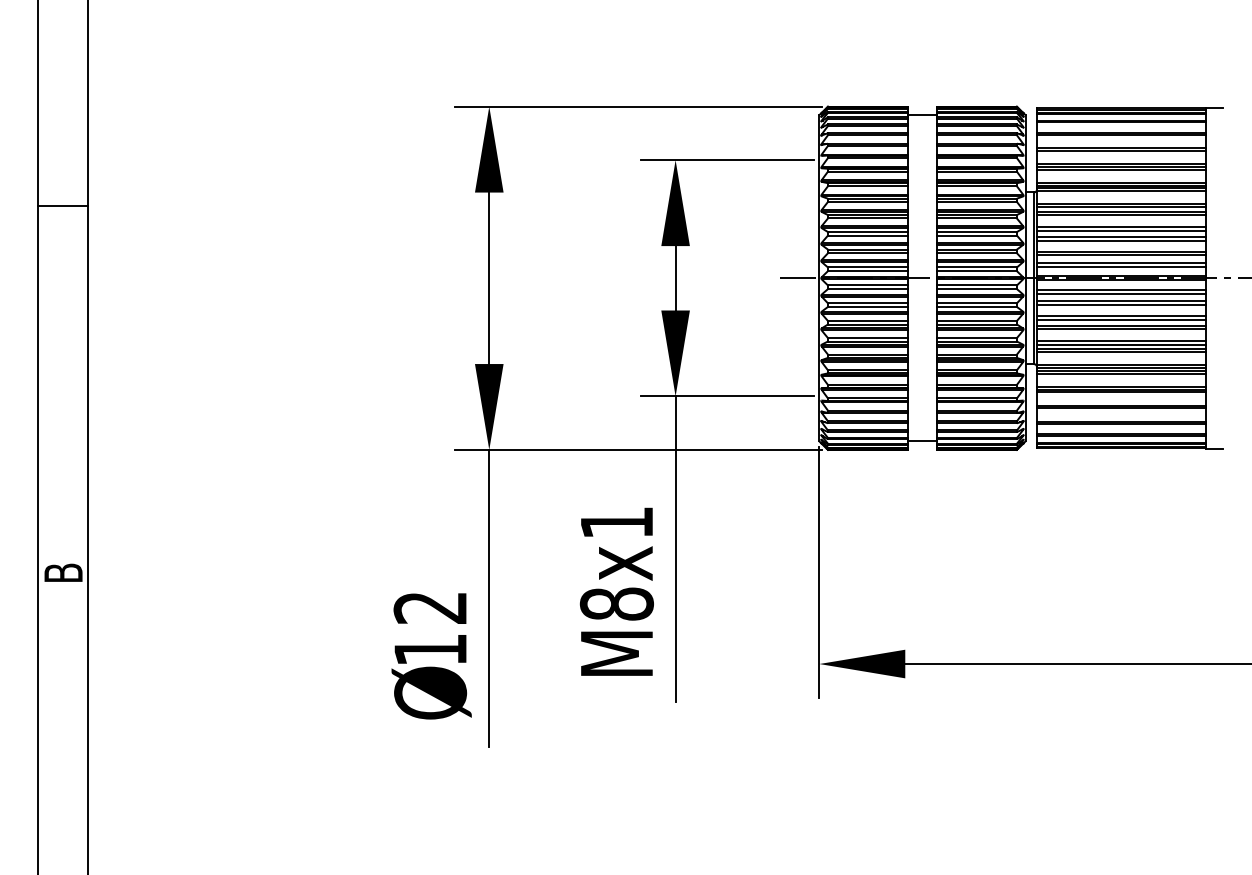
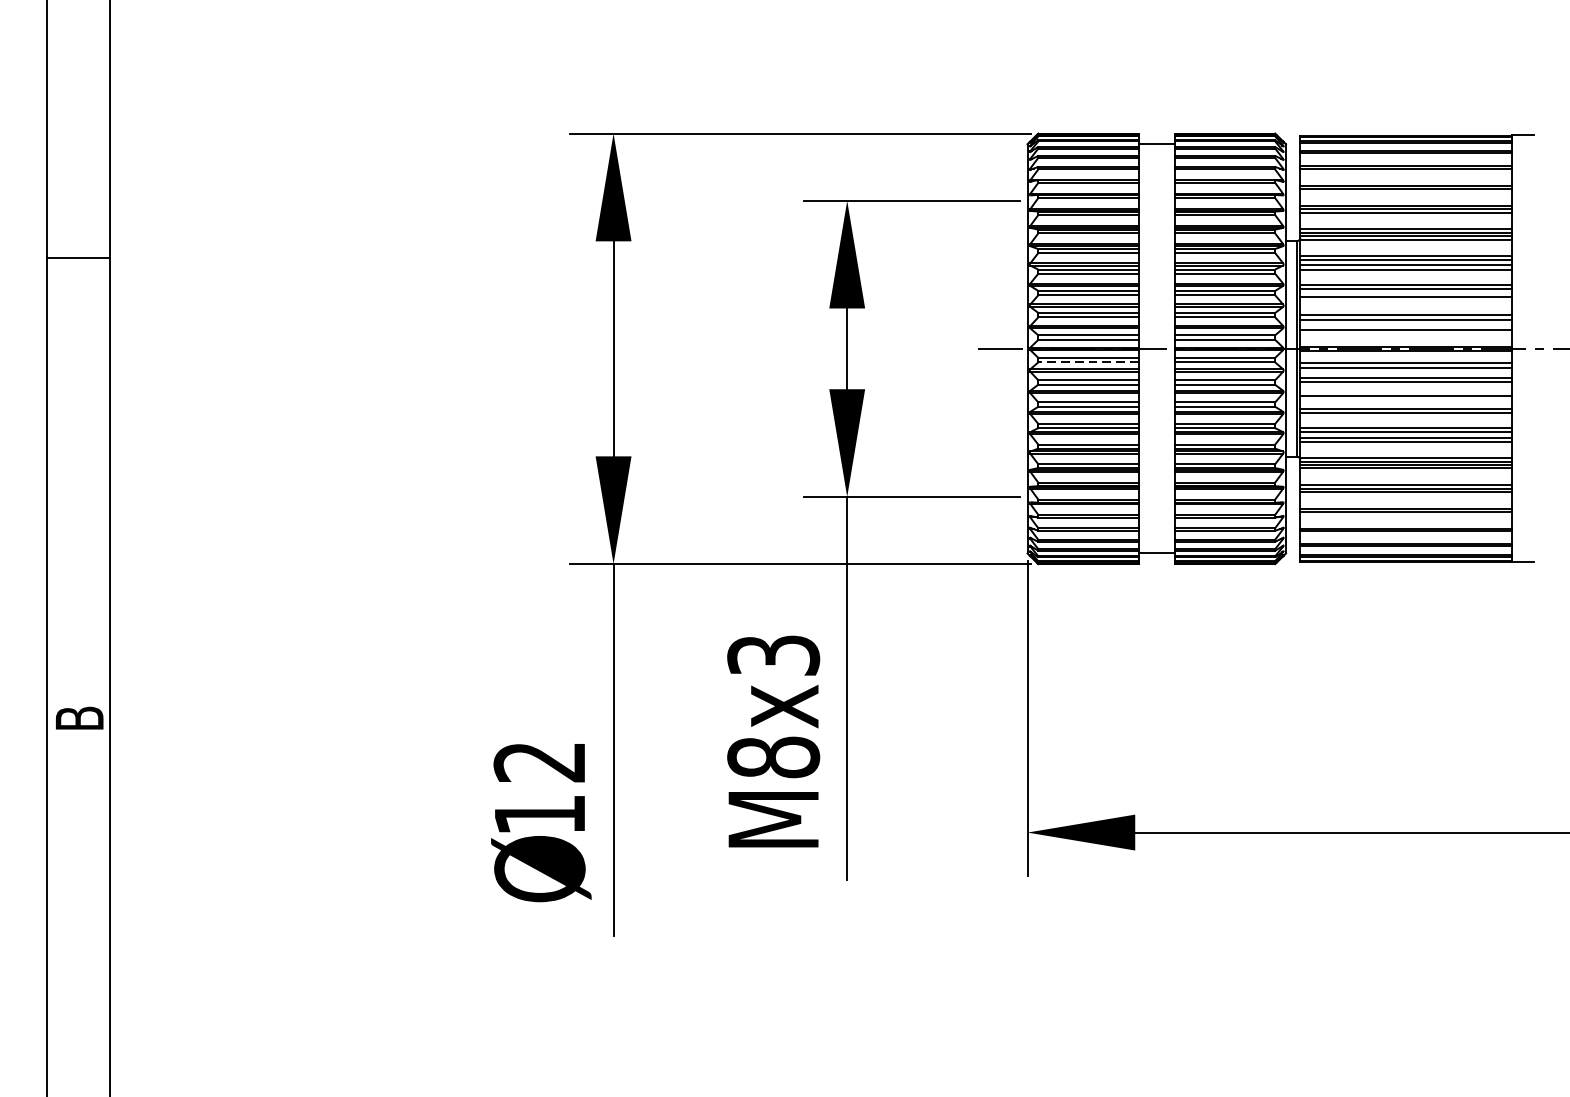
line: (1120, 240) -> (1405, 301), removed
line: (1120, 266) -> (1405, 334), removed
line: (867, 289) -> (1087, 362), solid -> dashed
line: (1120, 319) -> (1405, 400), removed
text: (616, 522) -> (773, 655), M8x1 -> M8x3

